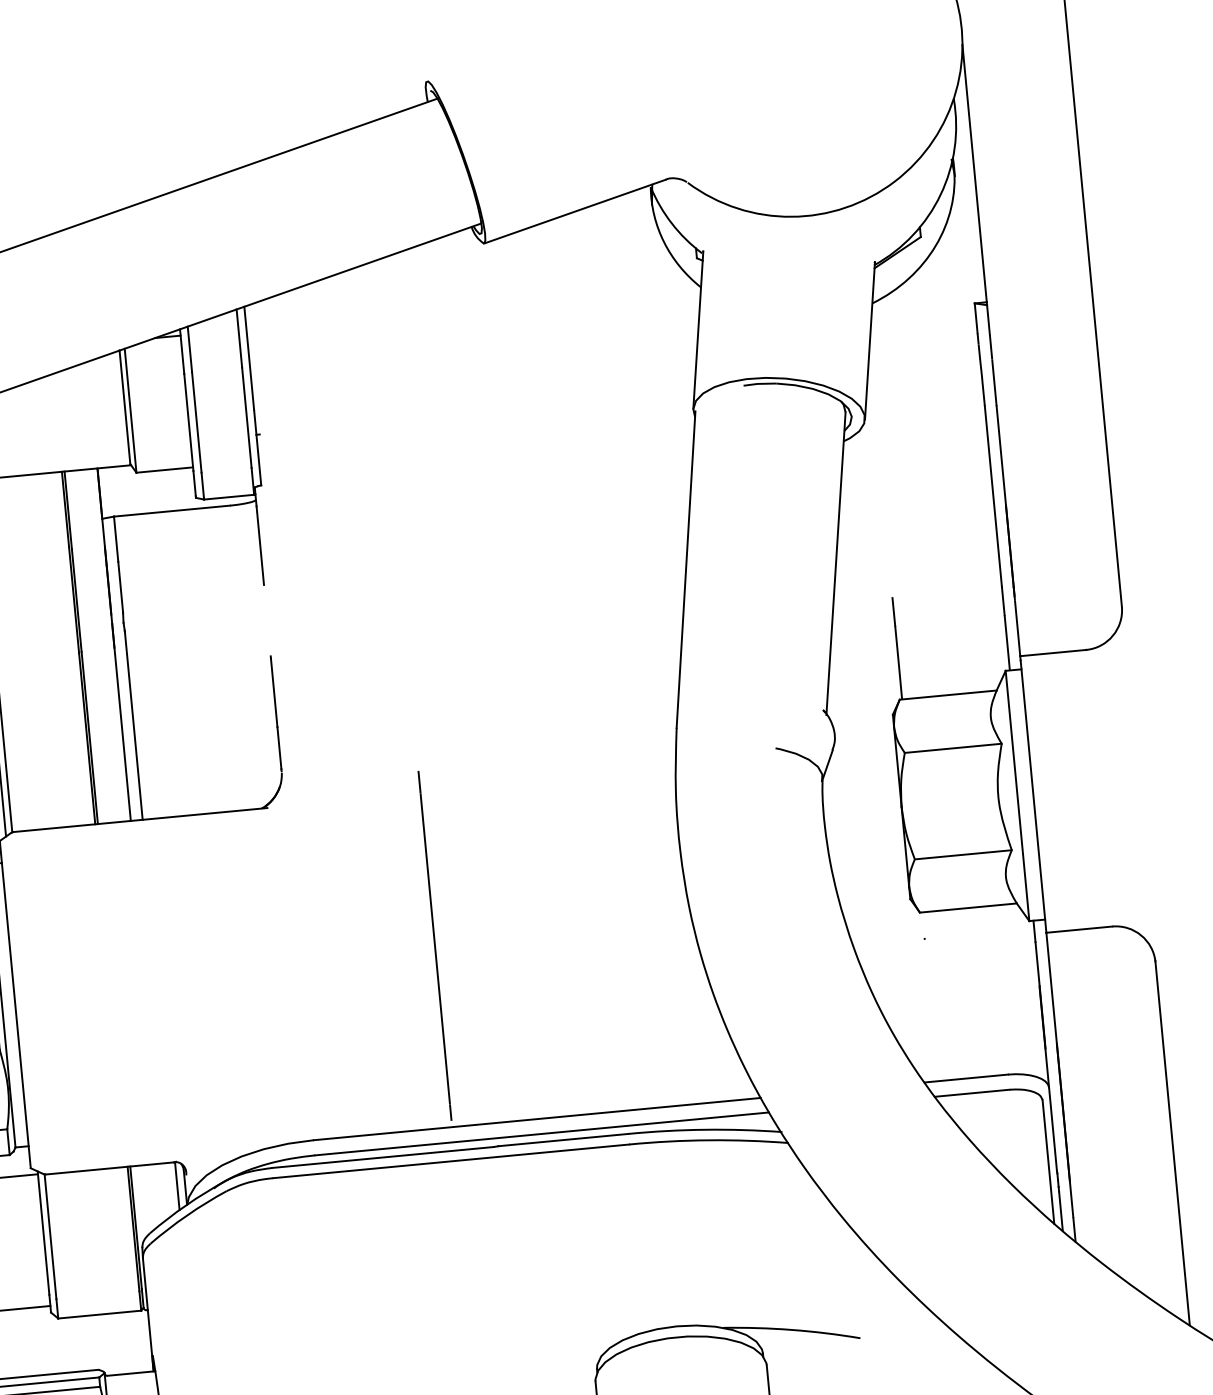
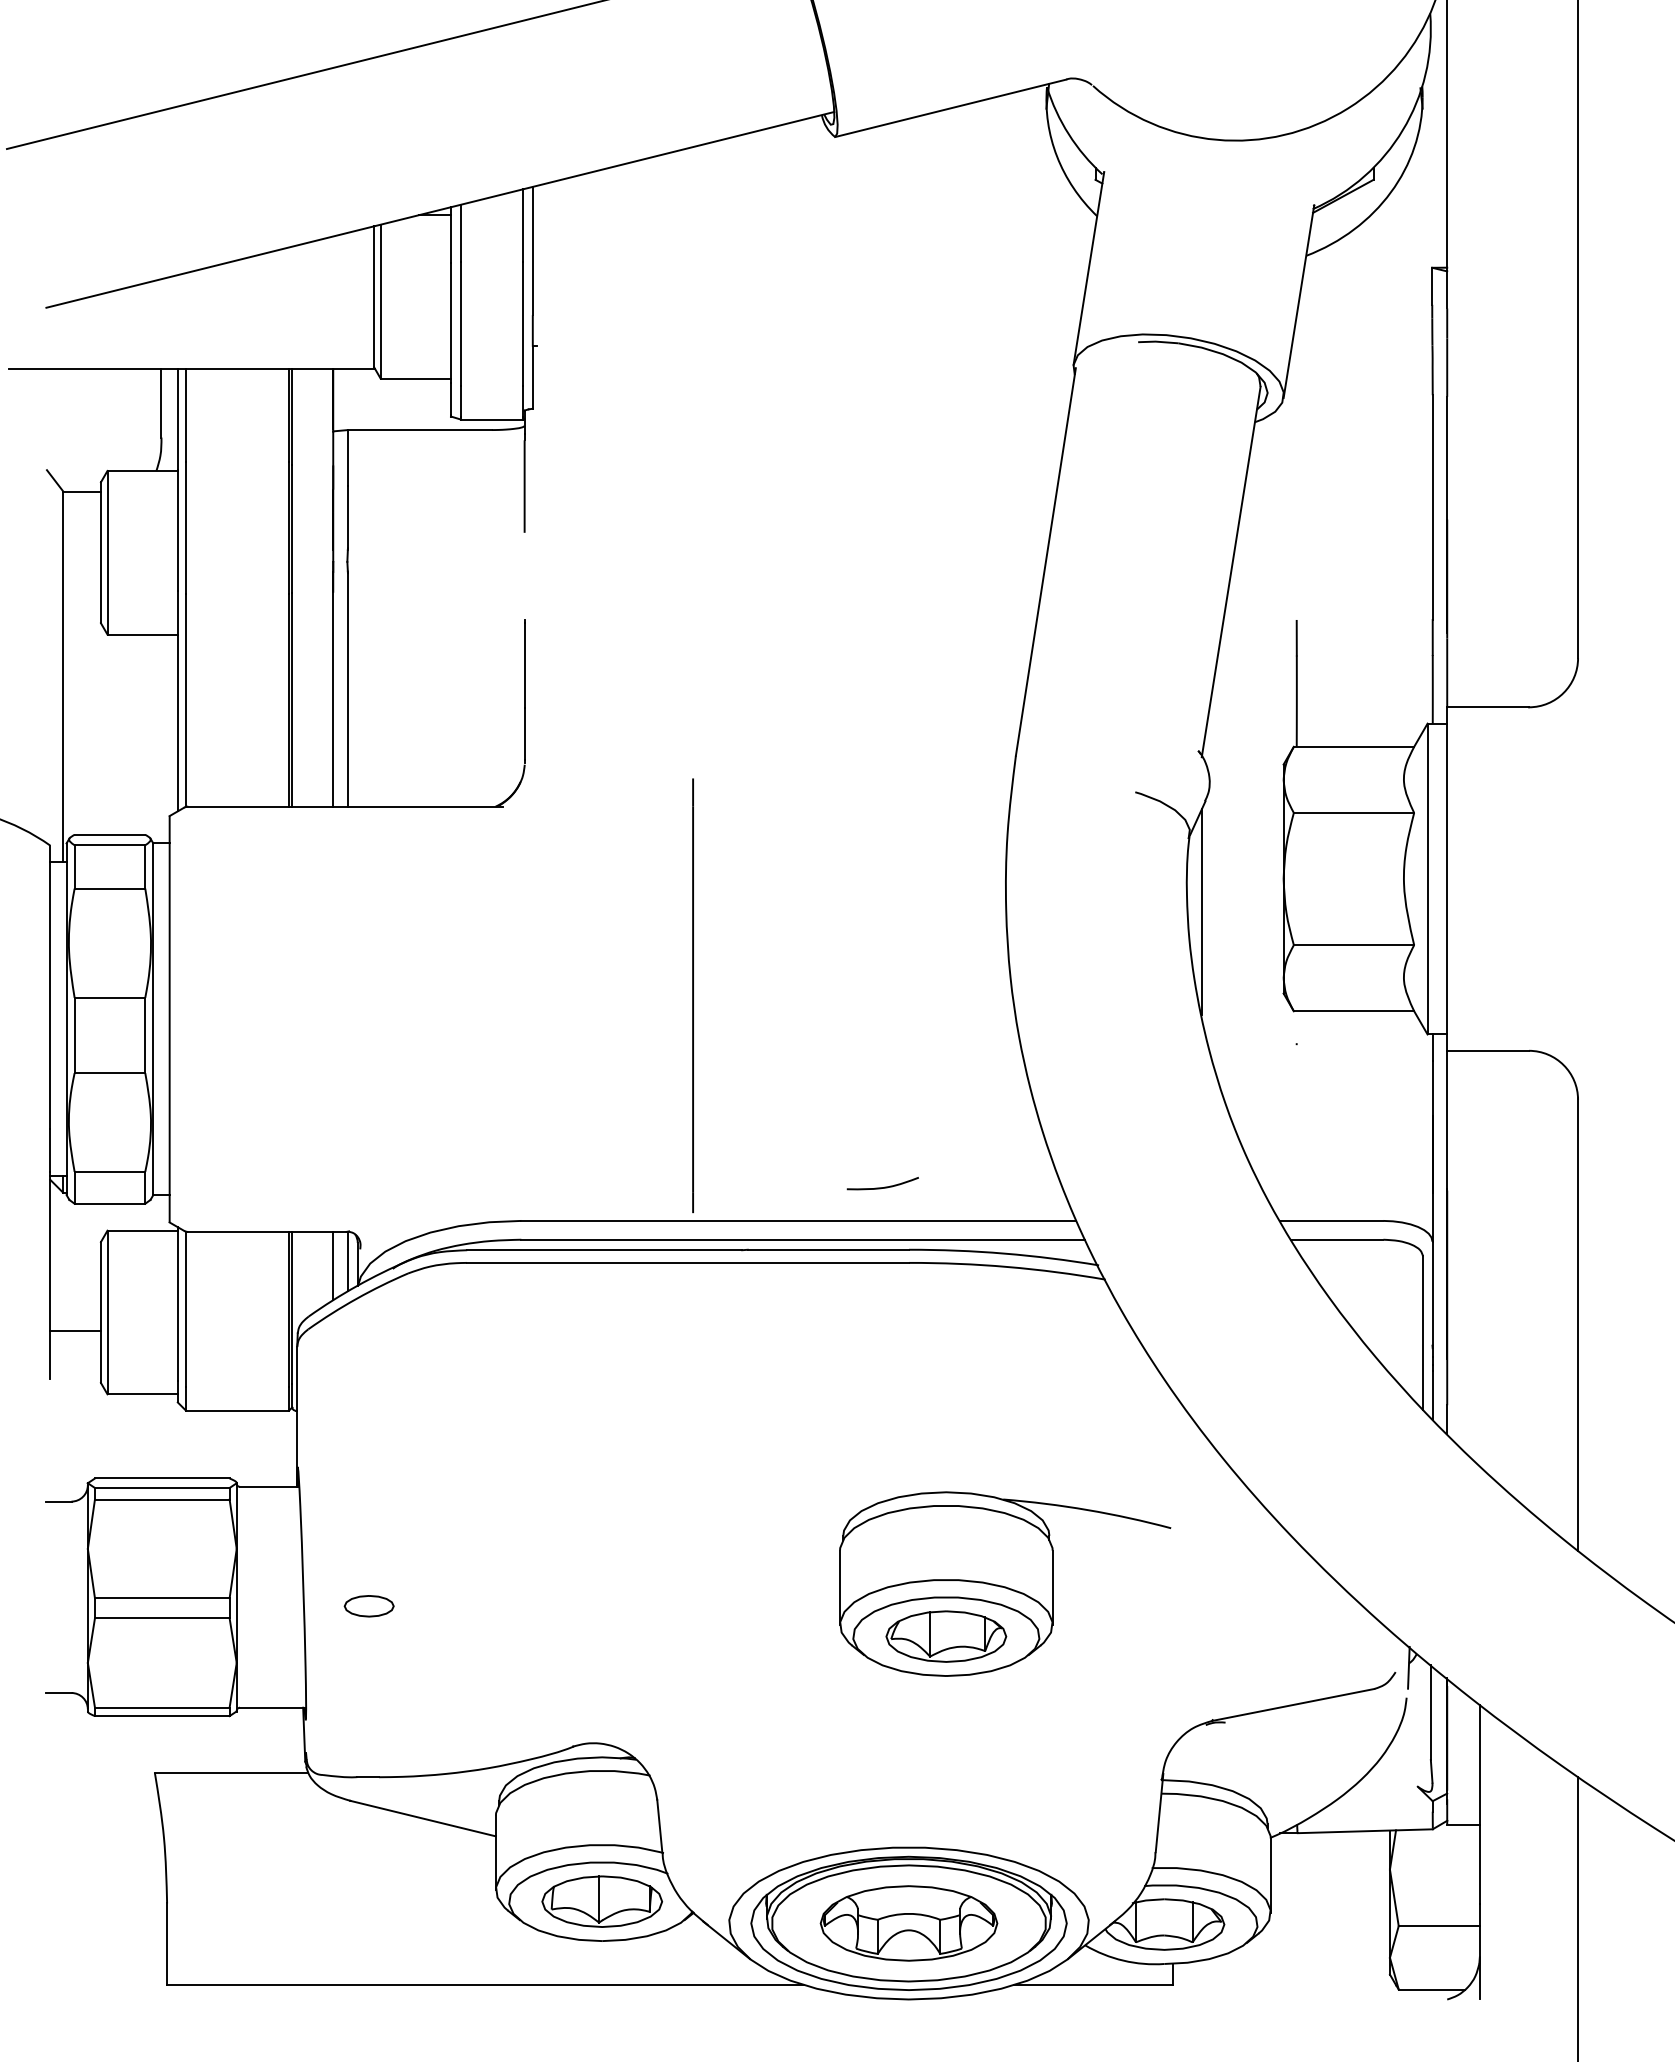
line: (837, 839) -> (1201, 911), added
curve: (603, 1084) -> (884, 1186), added
line: (165, 1190) -> (333, 1265), added

